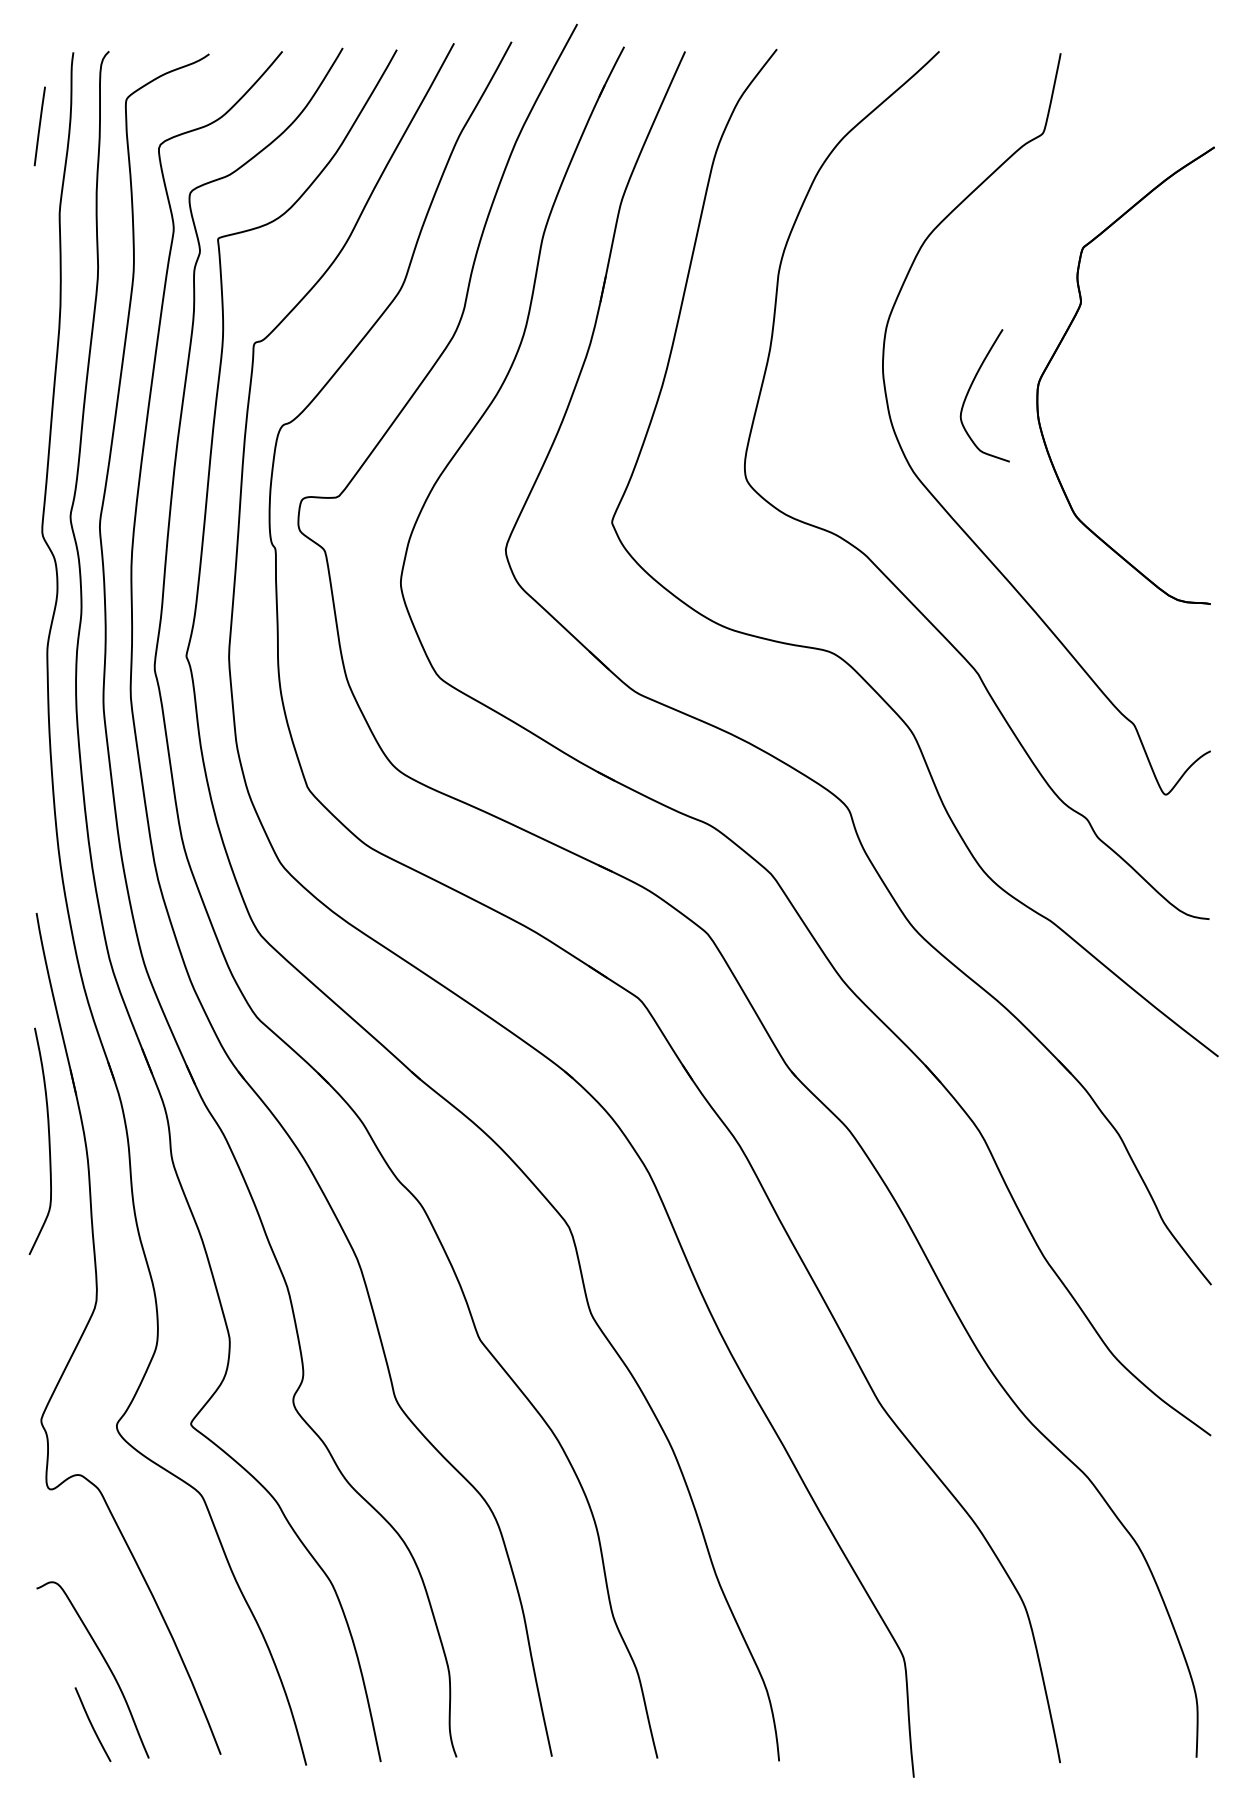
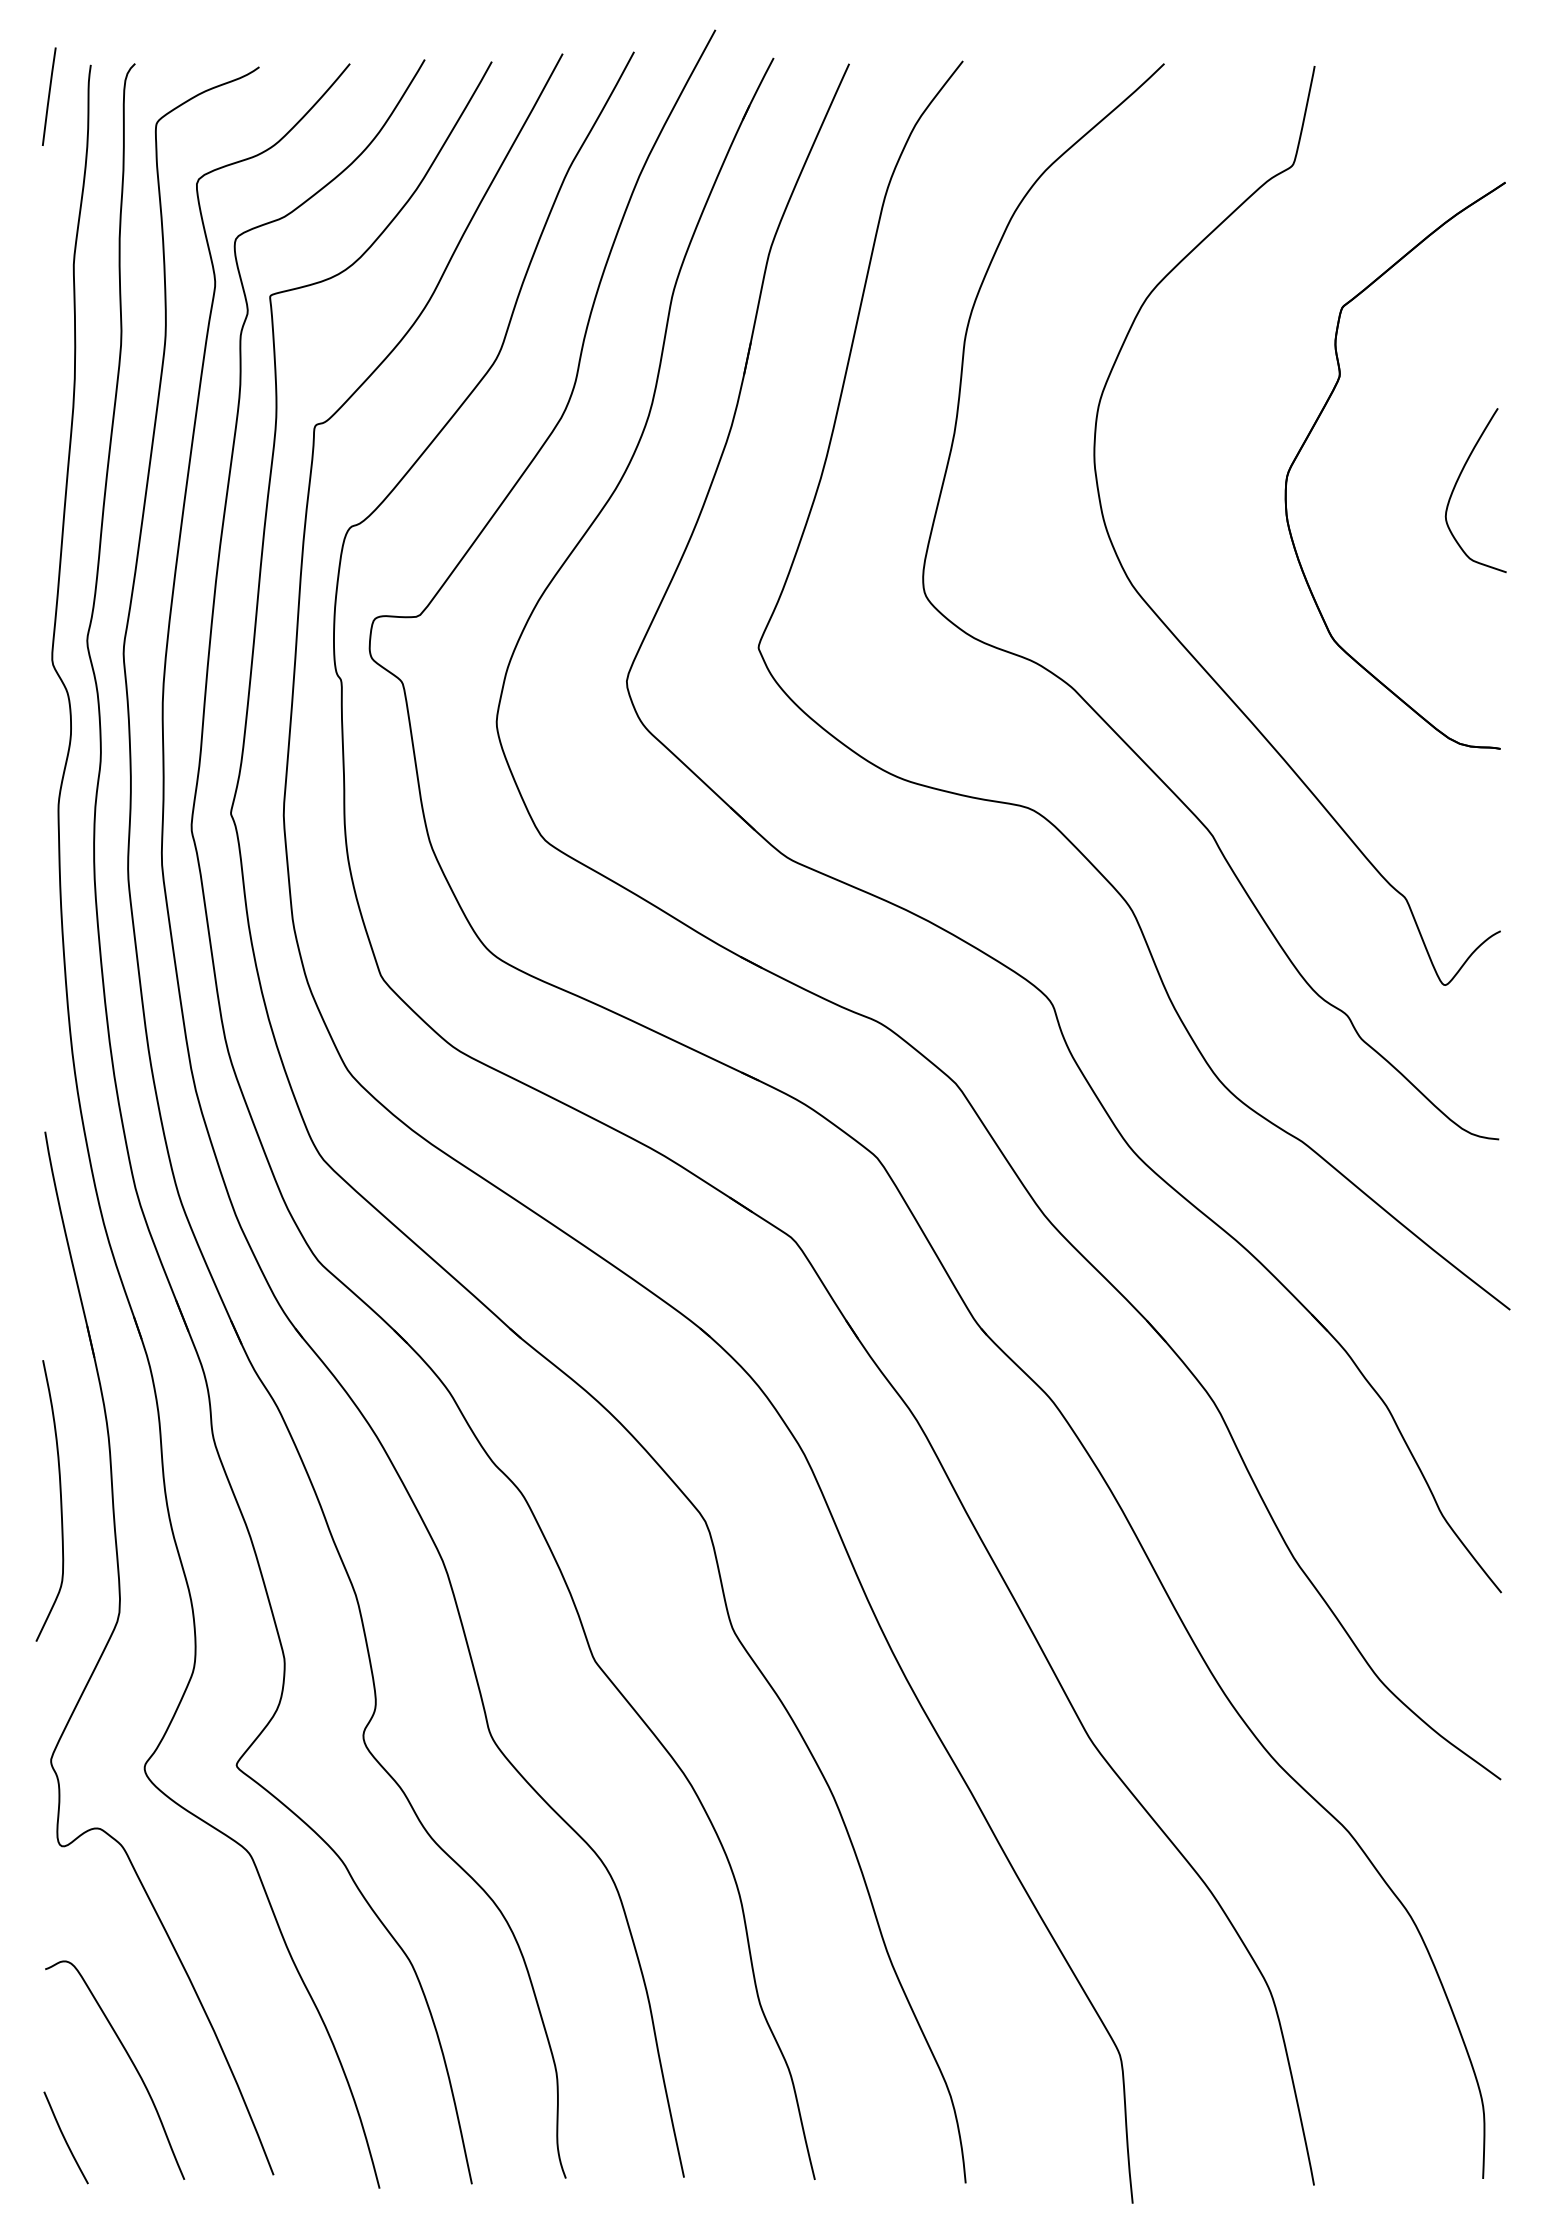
line: (40, 126) -> (49, 96), moved
curve: (969, 391) -> (1456, 485), moved
curve: (48, 1141) -> (60, 1500), moved
curve: (92, 1724) -> (65, 2137), moved

